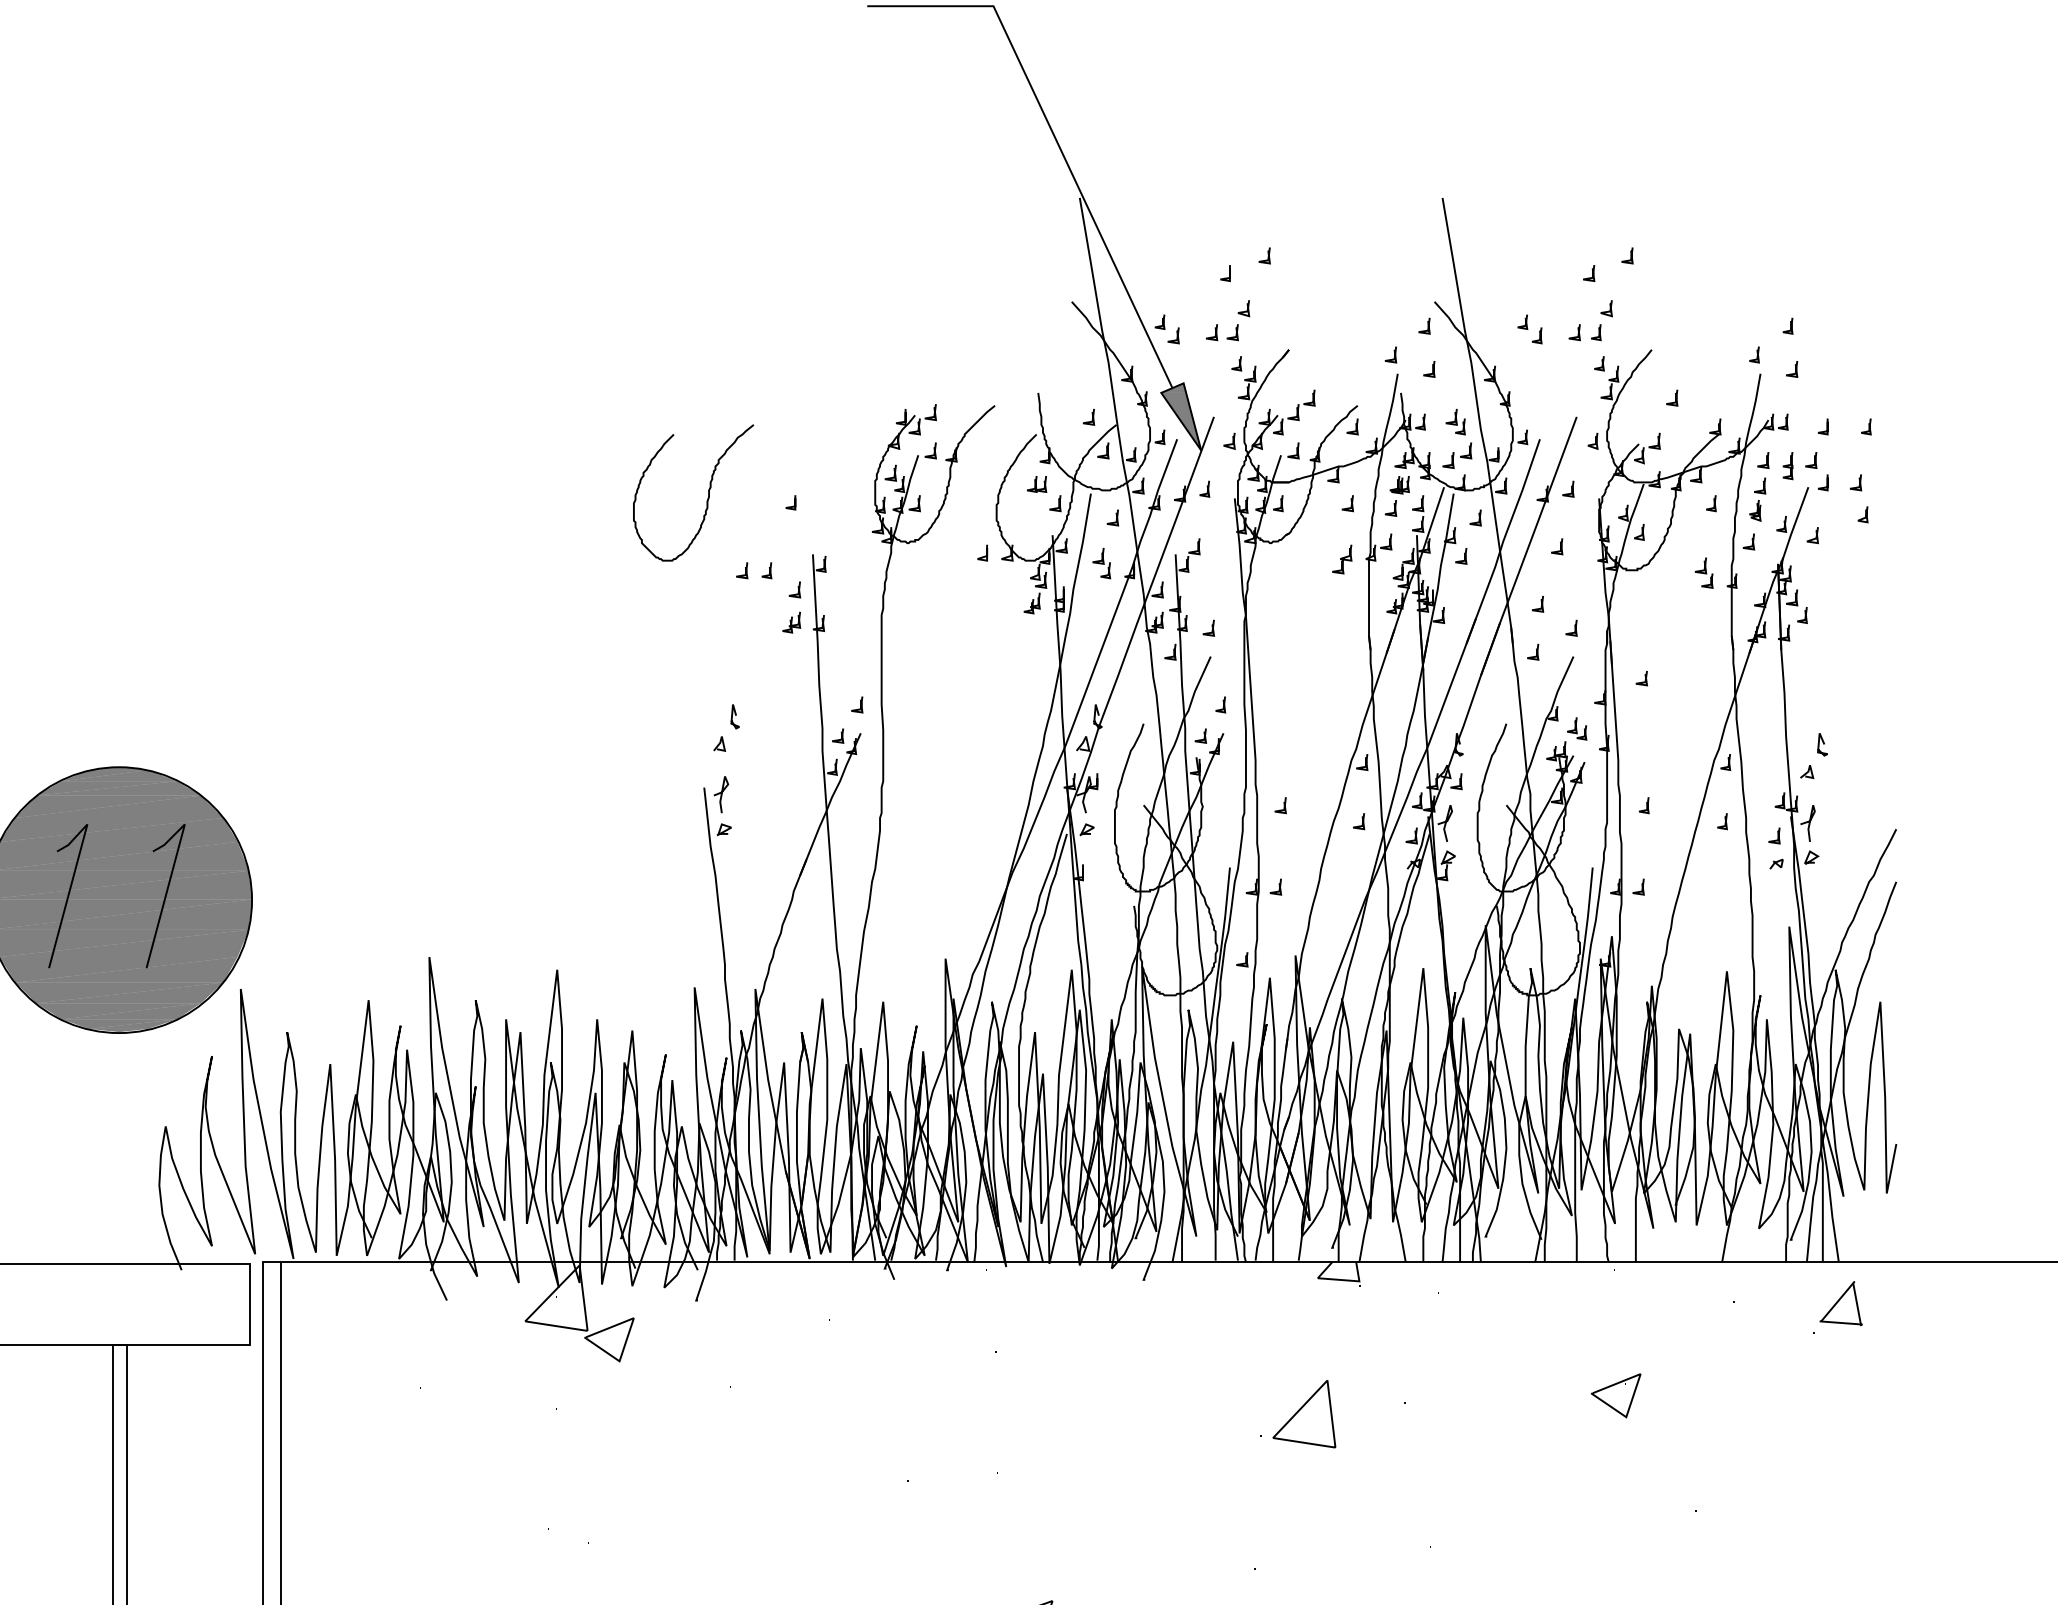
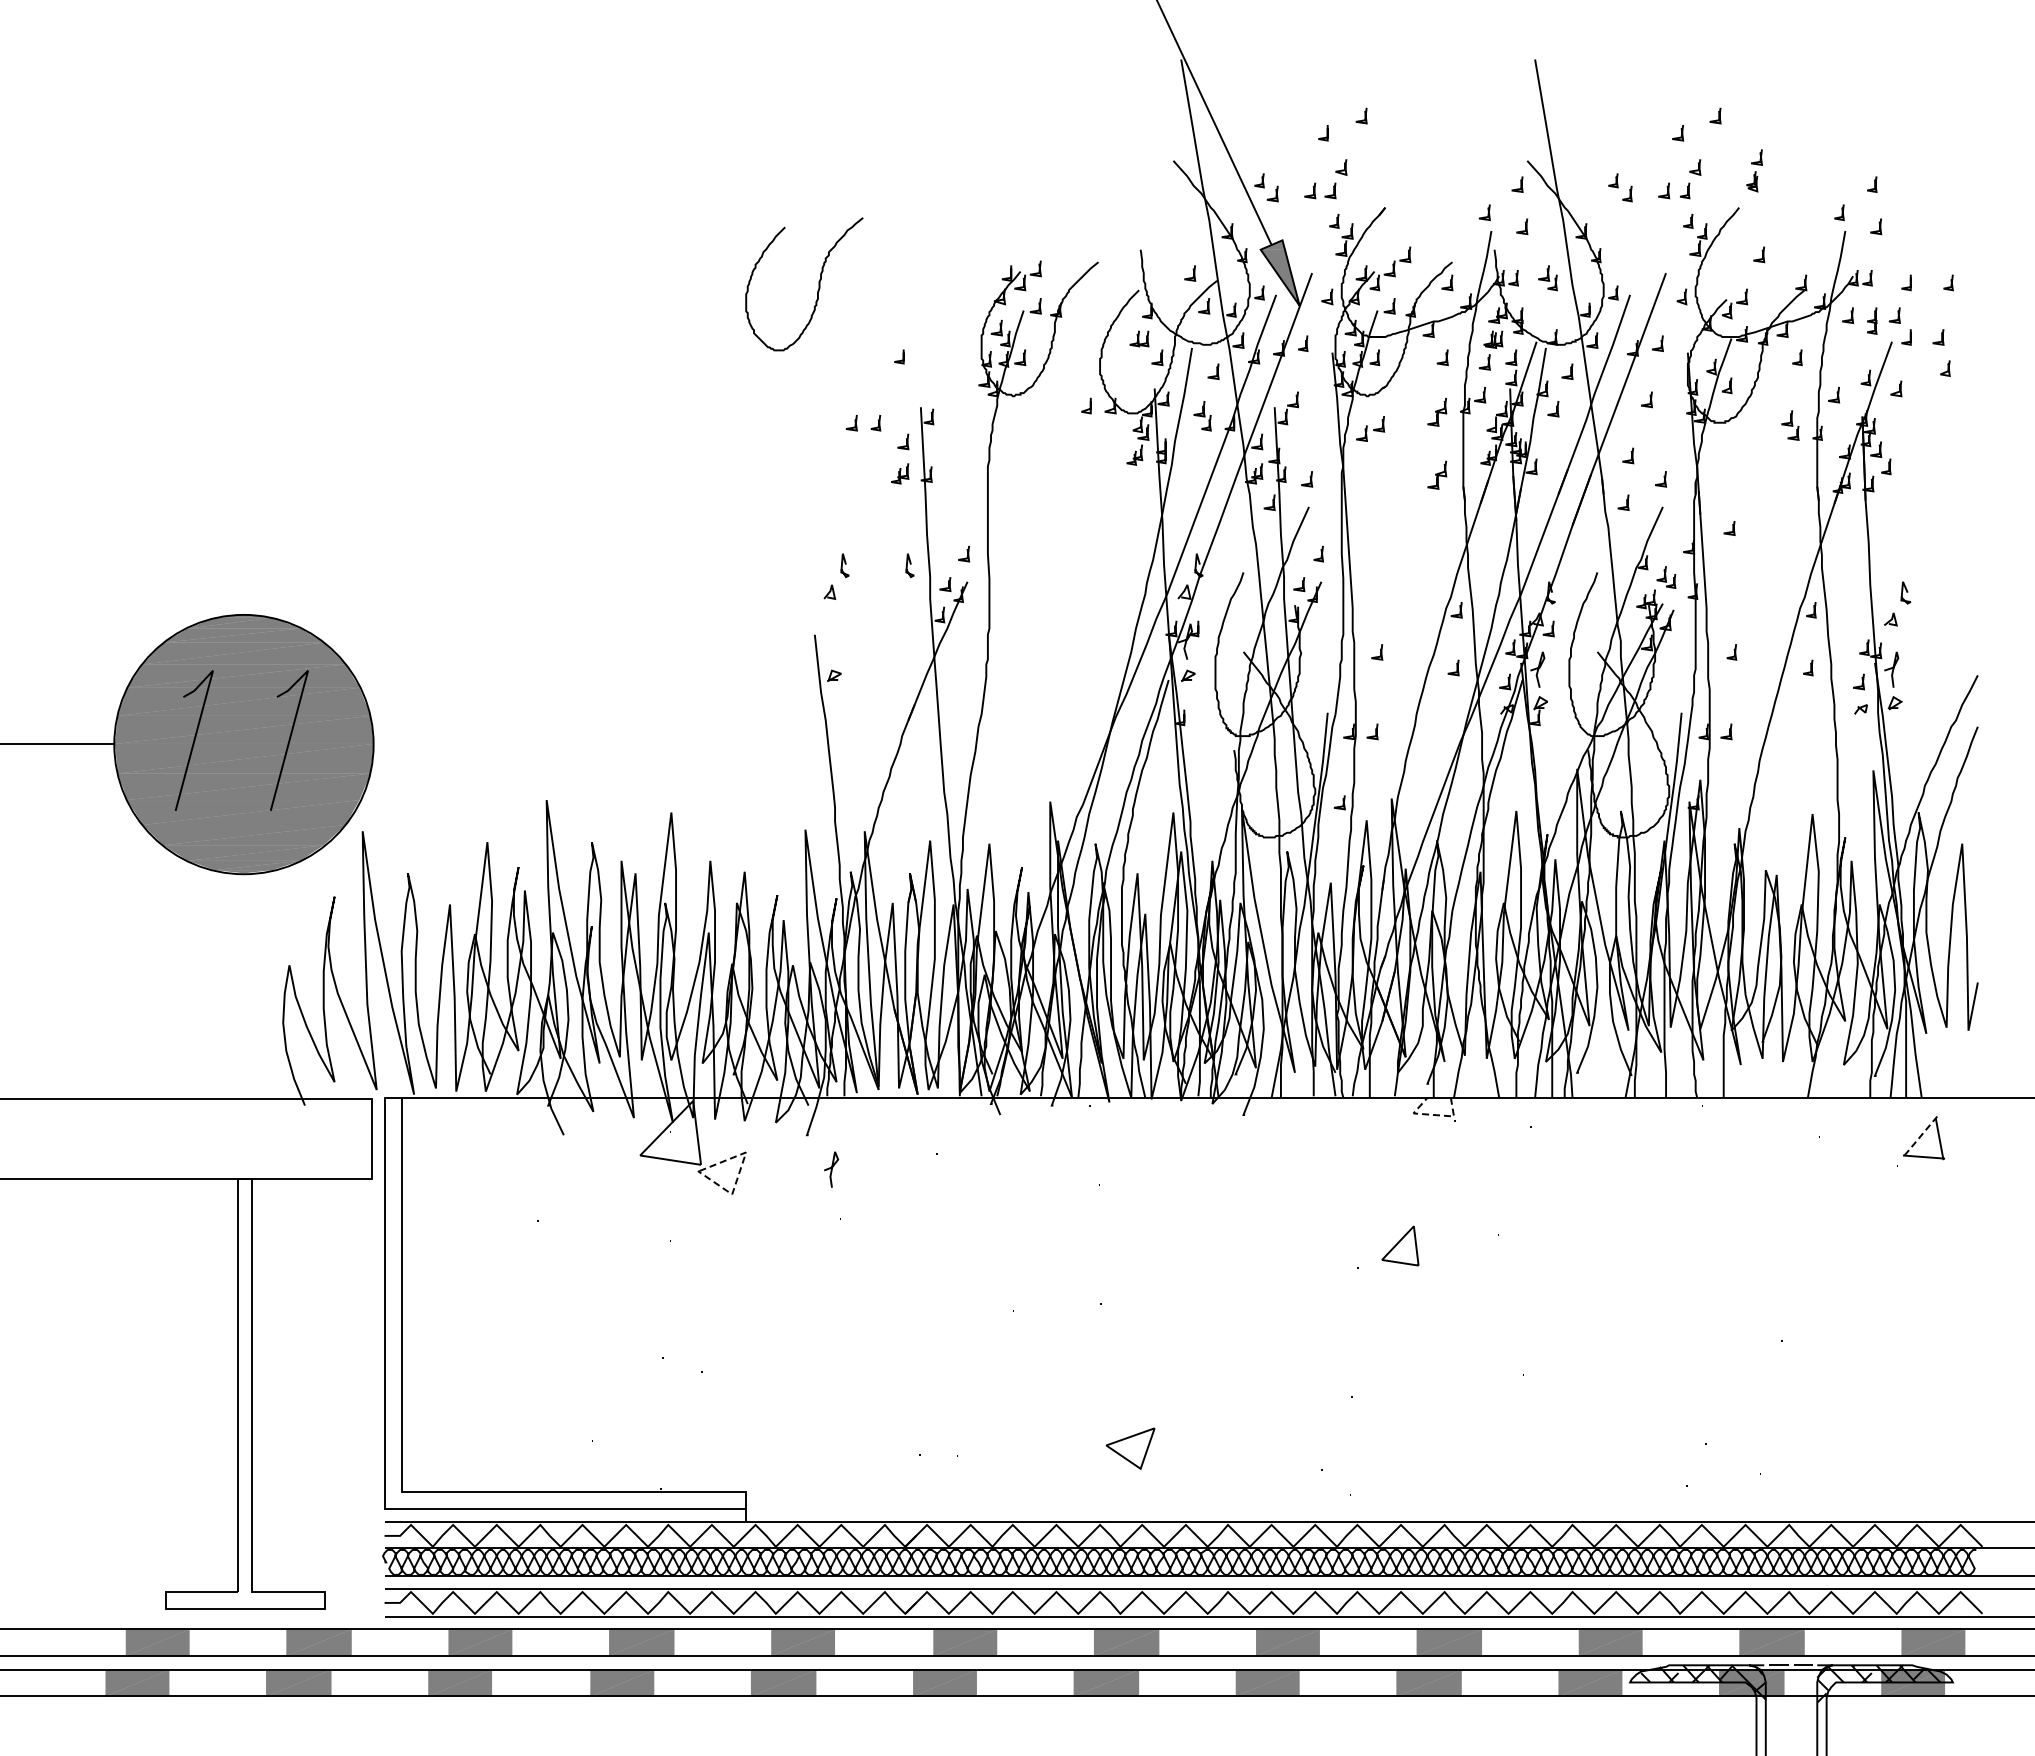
part: (1457, 455) -> (1370, 428), moved
curve: (708, 493) -> (818, 284), moved
part: (1757, 499) -> (1754, 170), moved
part: (1342, 623) -> (1437, 474), added
curve: (802, 715) -> (910, 564), added
curve: (721, 794) -> (831, 1169), moved
line: (1337, 1279) -> (1432, 1114), solid -> dashed
line: (1838, 1300) -> (1921, 1135), solid -> dashed
line: (628, 1335) -> (740, 1169), solid -> dashed
part: (1616, 1396) -> (1704, 1228), removed
part: (1304, 1413) -> (1400, 1245), size x0.6

